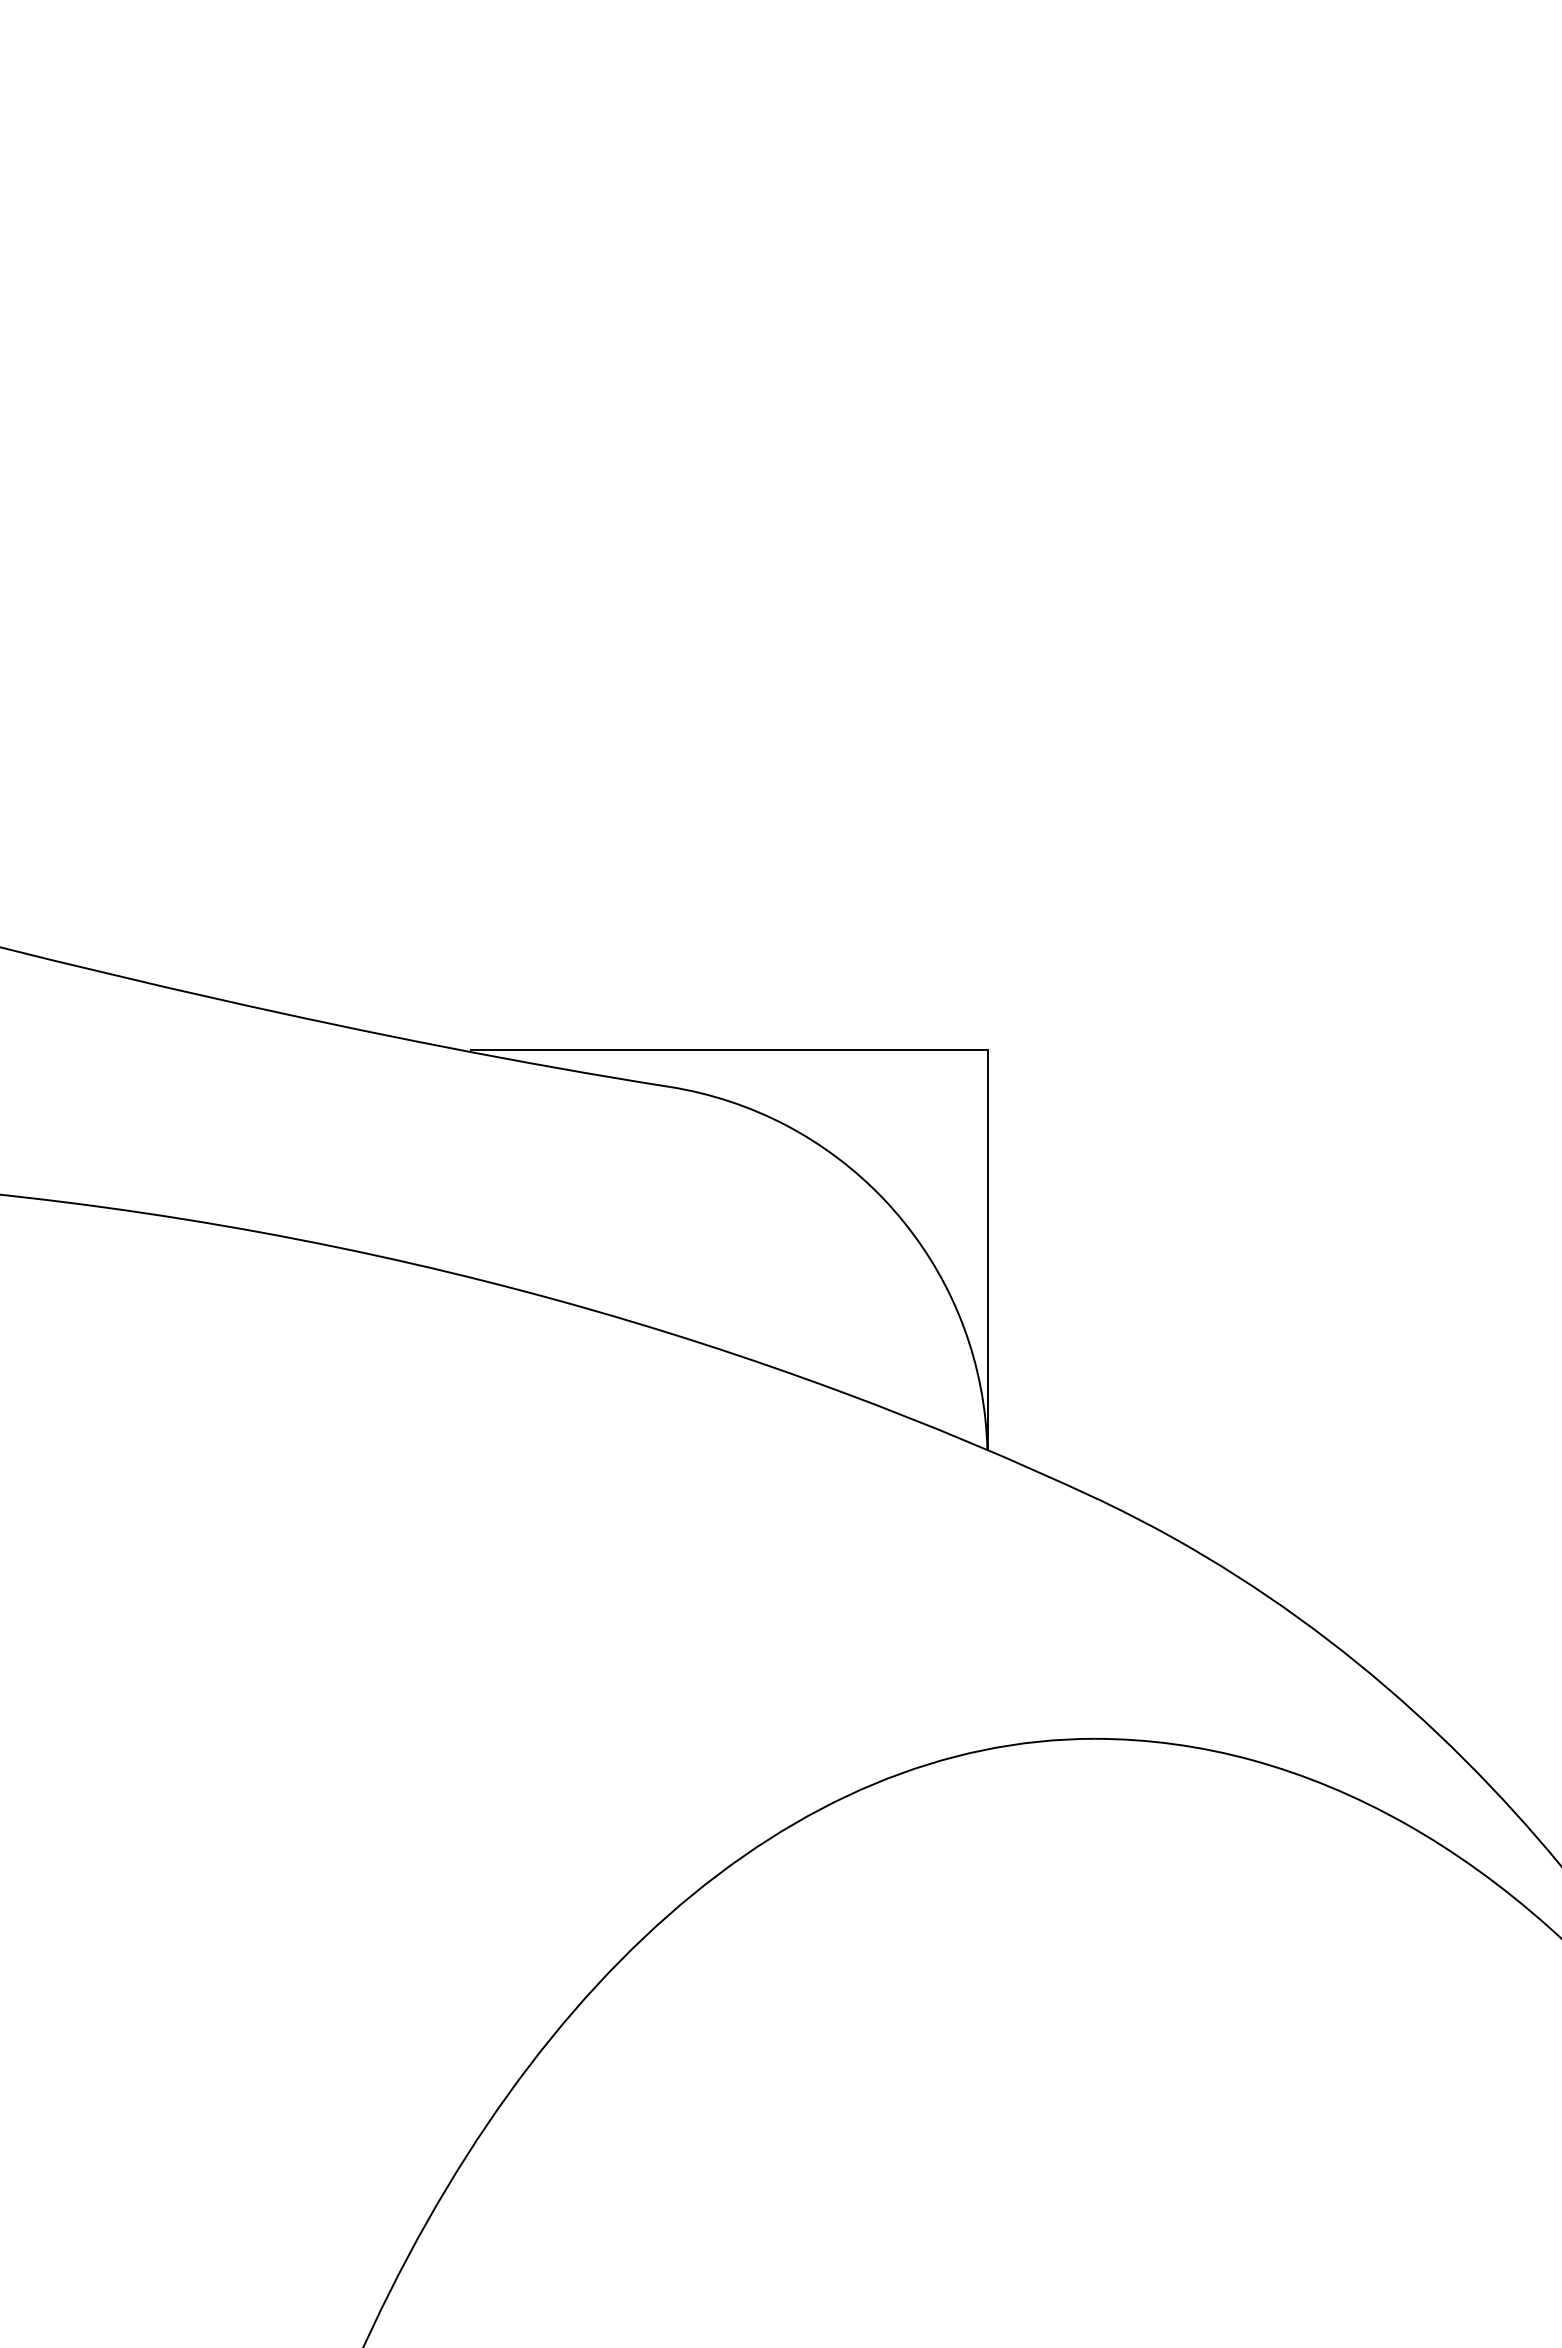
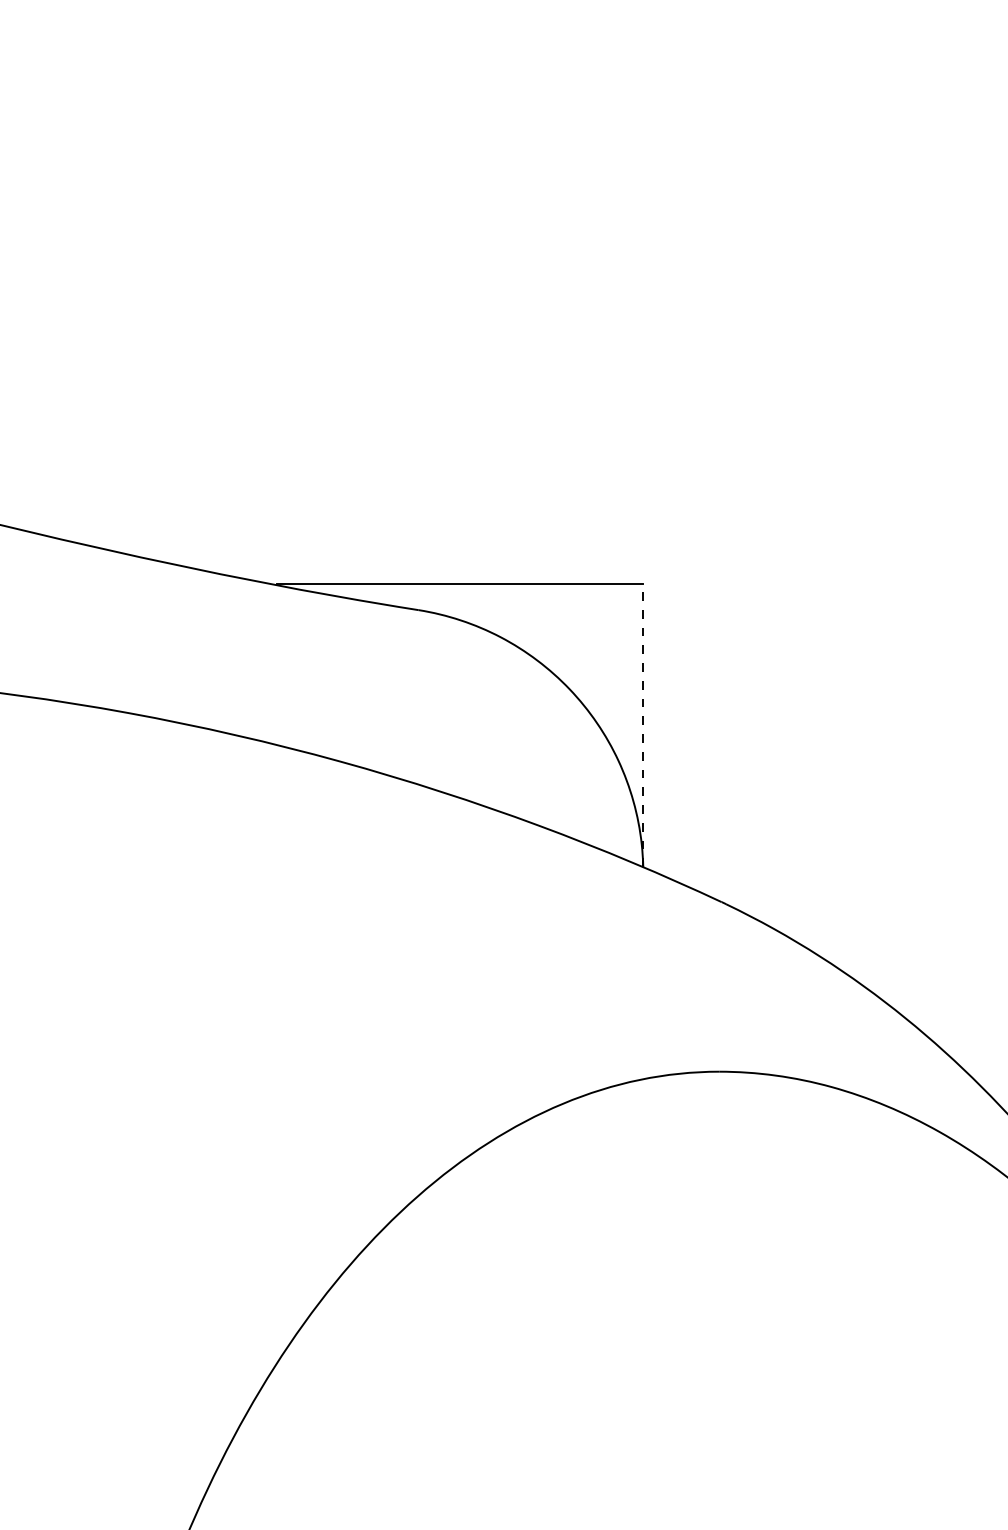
line: (987, 1249) -> (643, 725), solid -> dashed

